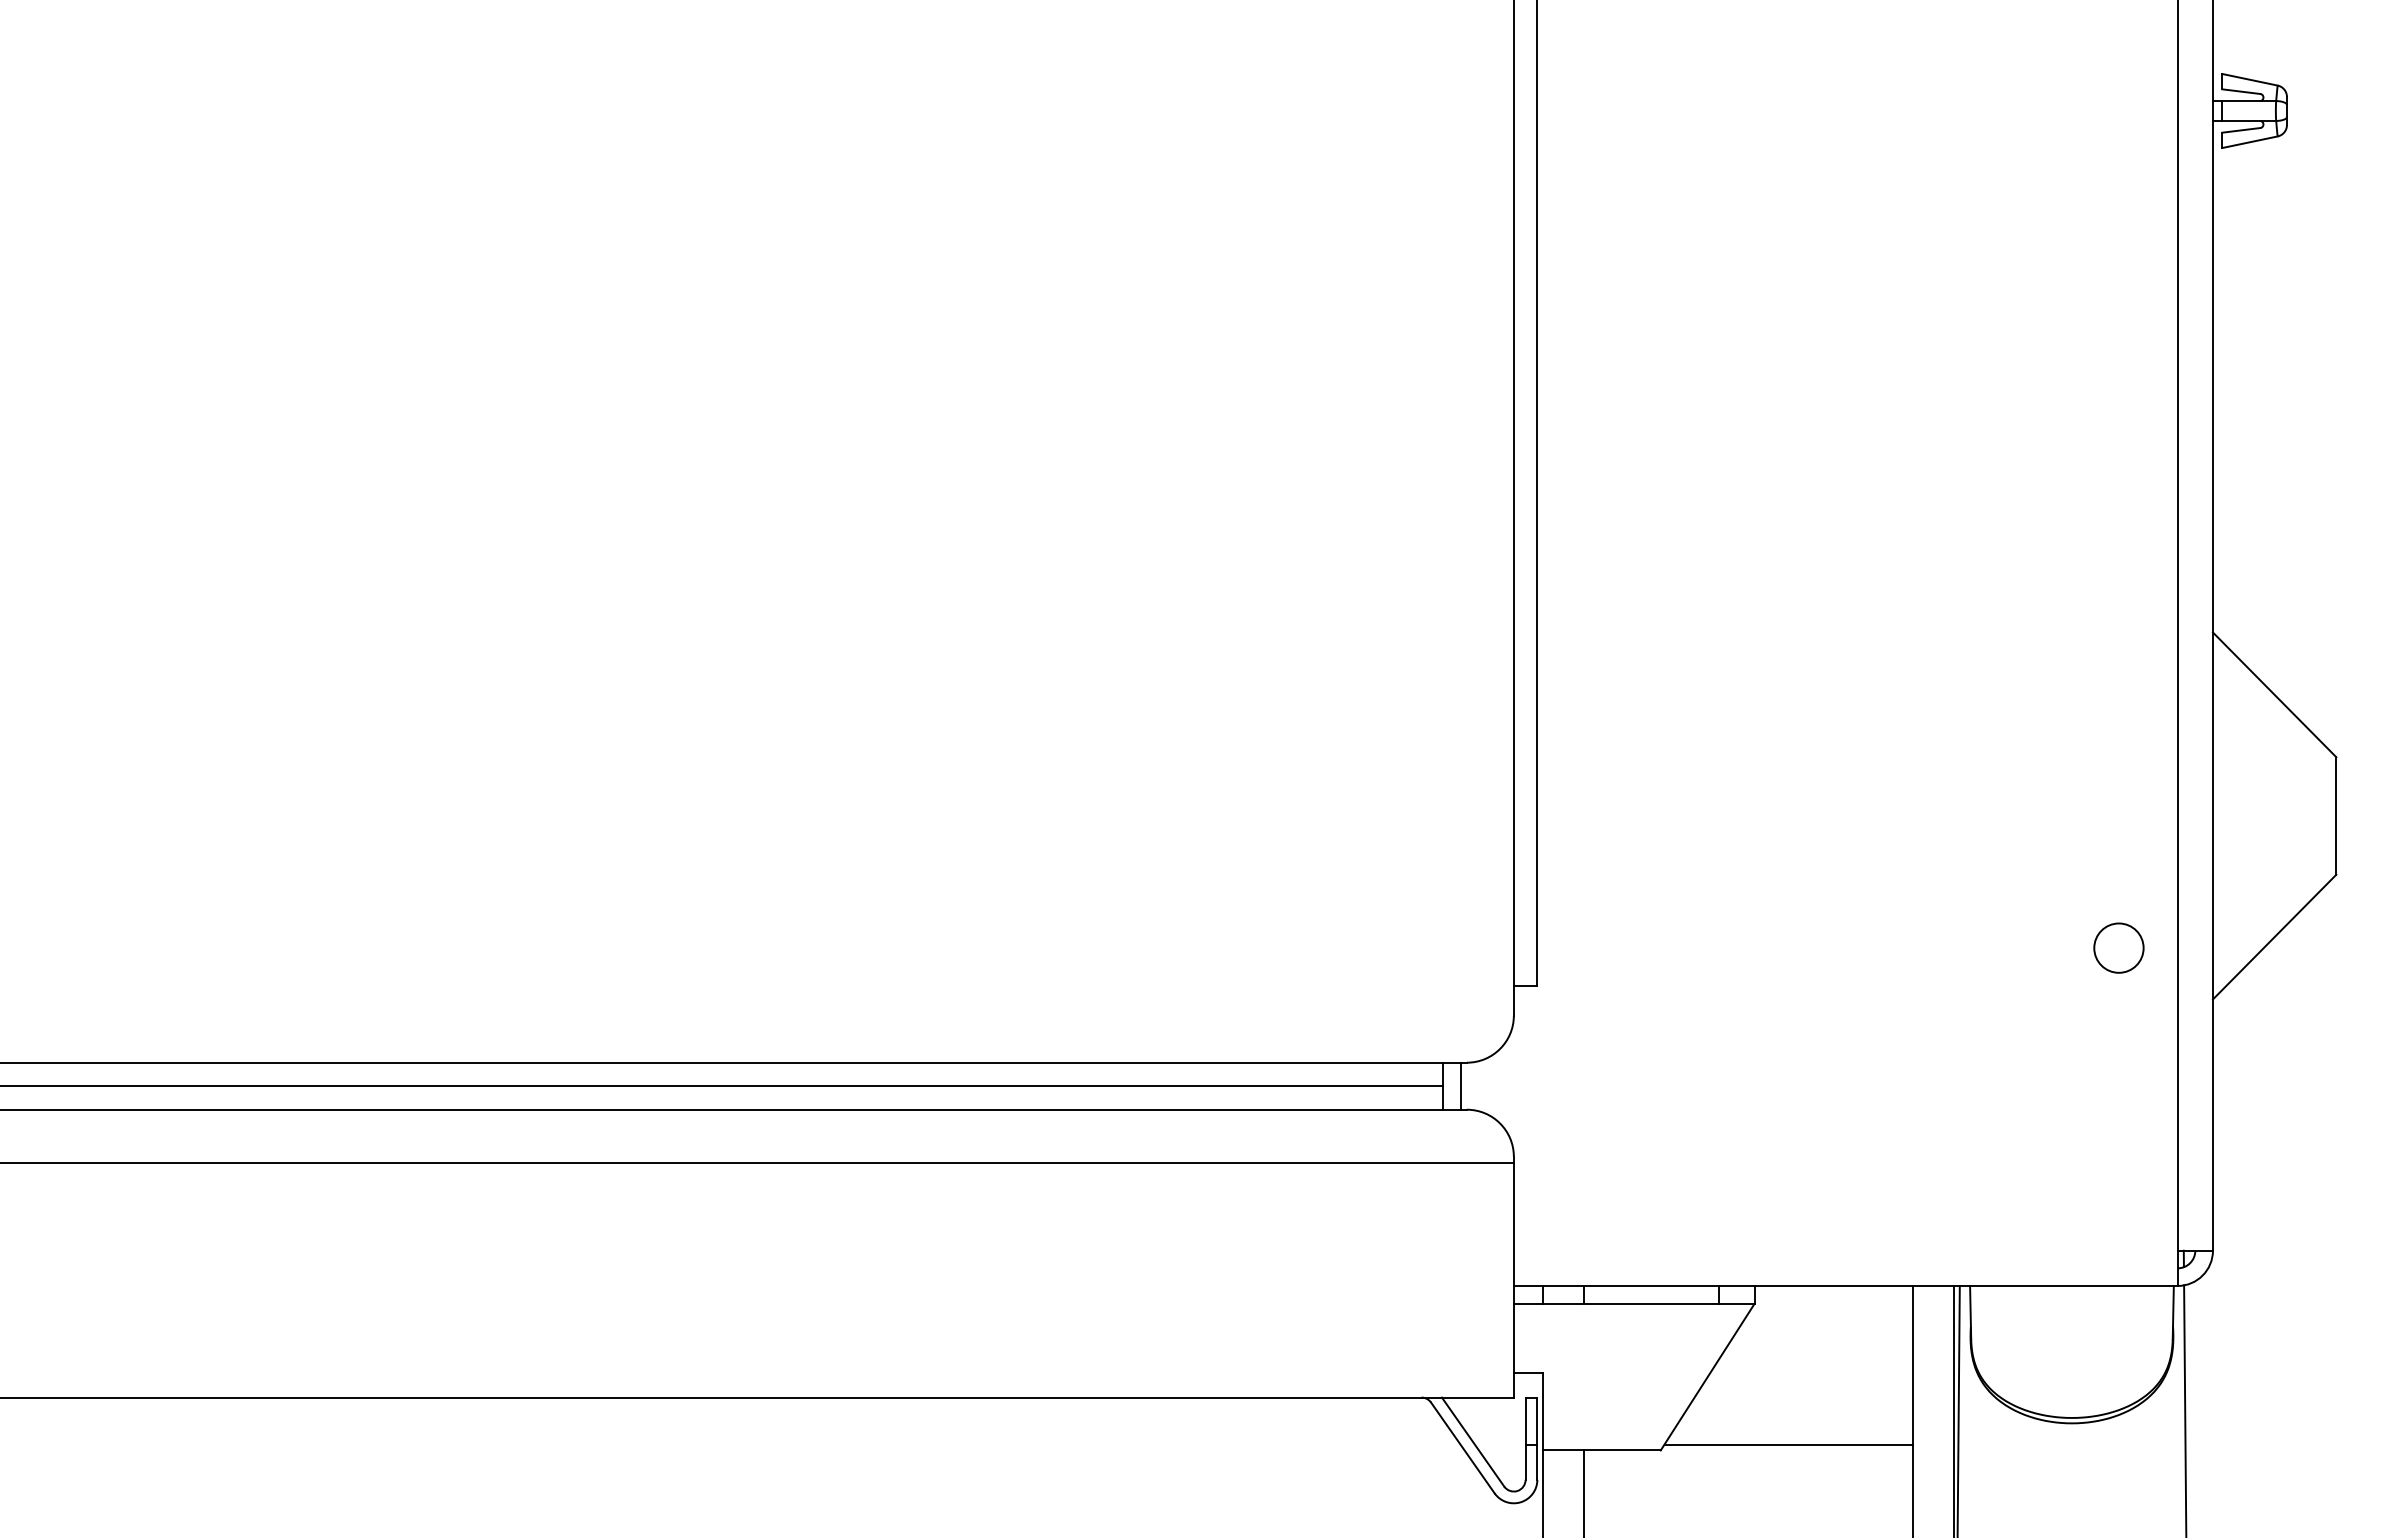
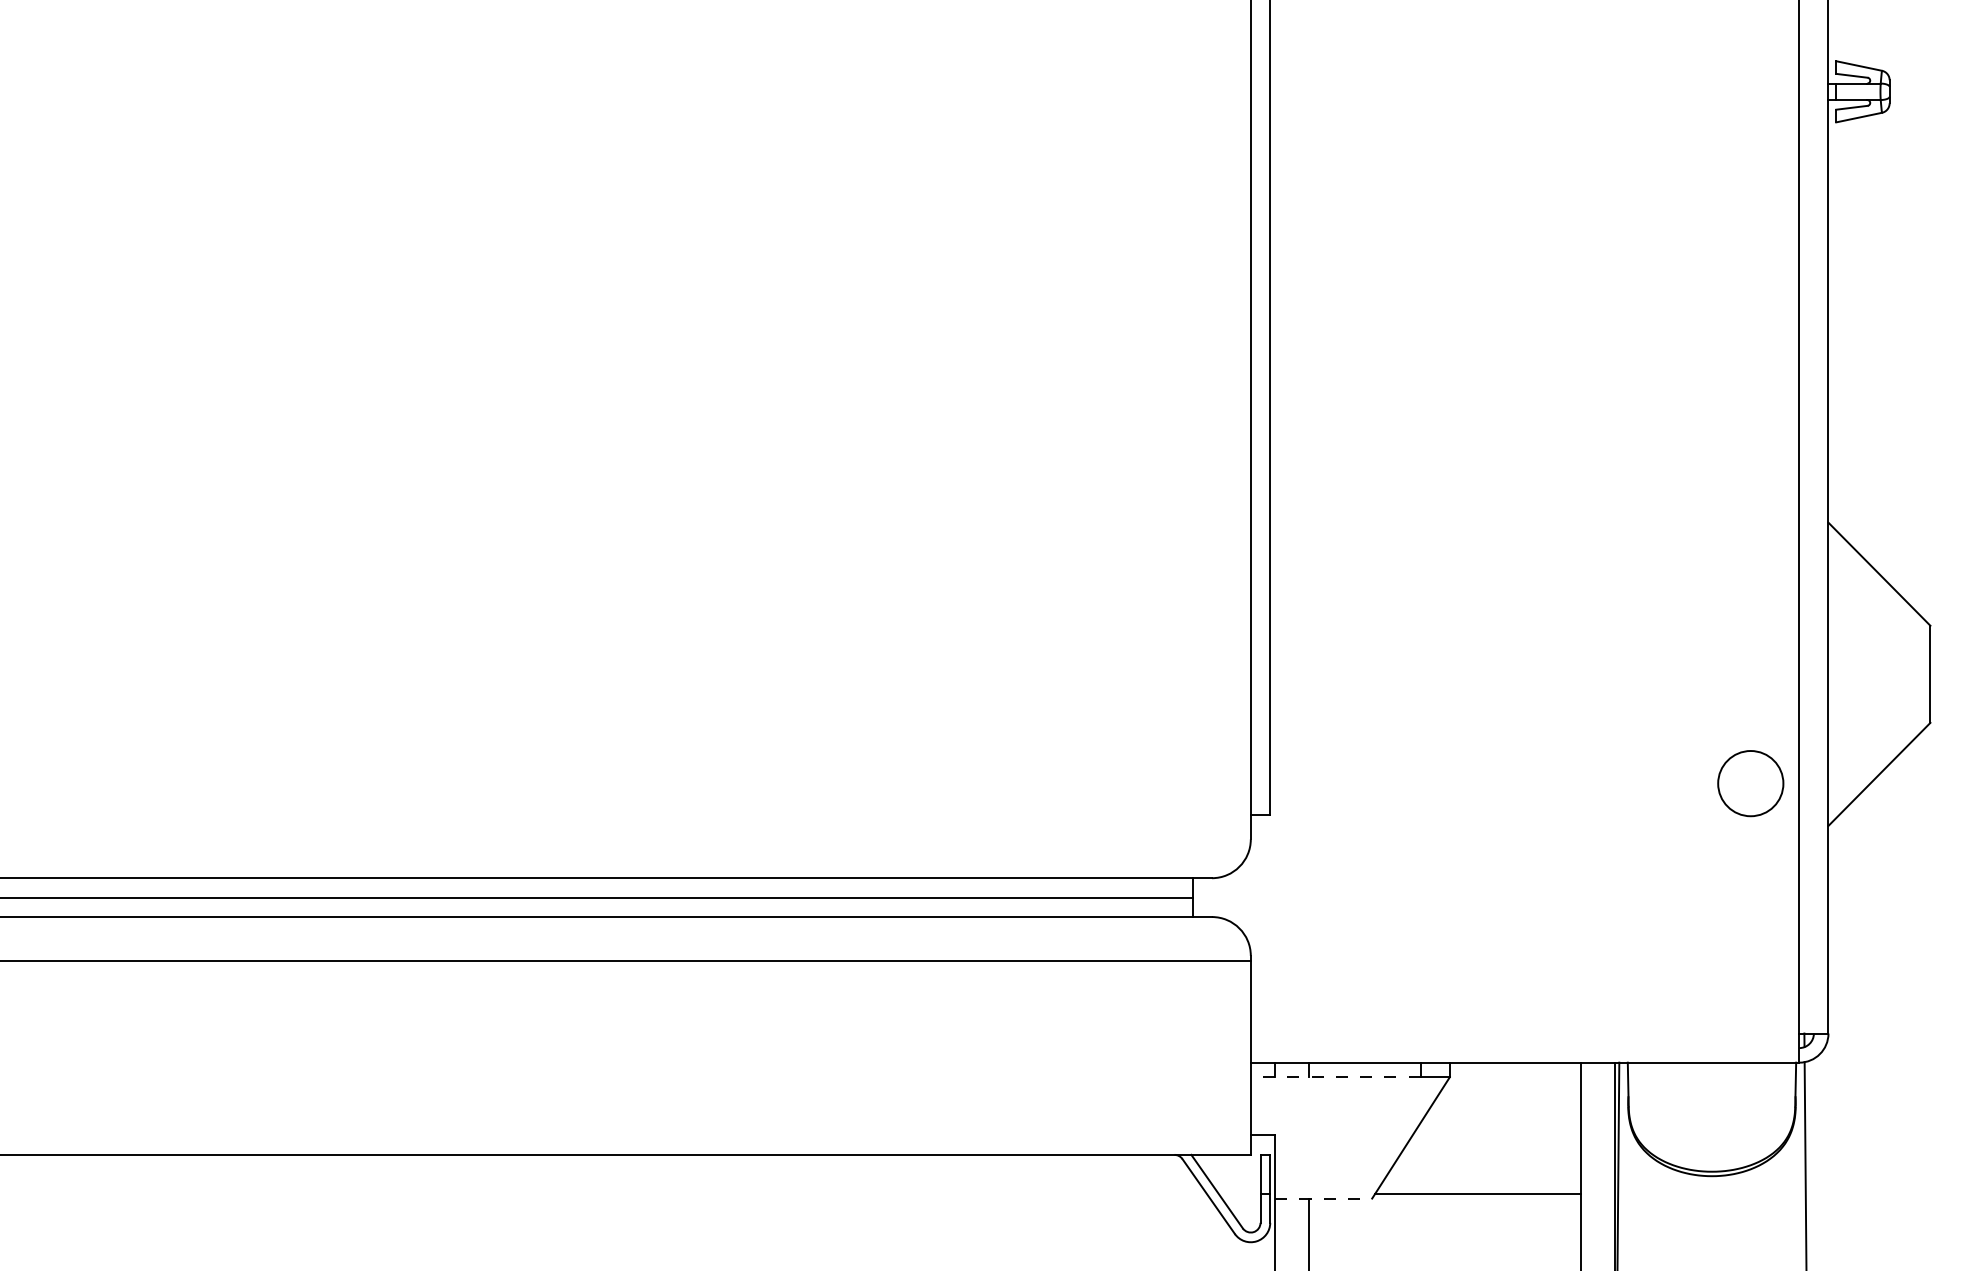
circle: (2118, 947) -> (1750, 782), size x1.6
line: (1460, 1085) -> (1206, 897), removed
line: (1616, 1303) -> (1335, 1077), solid -> dashed
line: (1601, 1450) -> (1323, 1198), solid -> dashed

